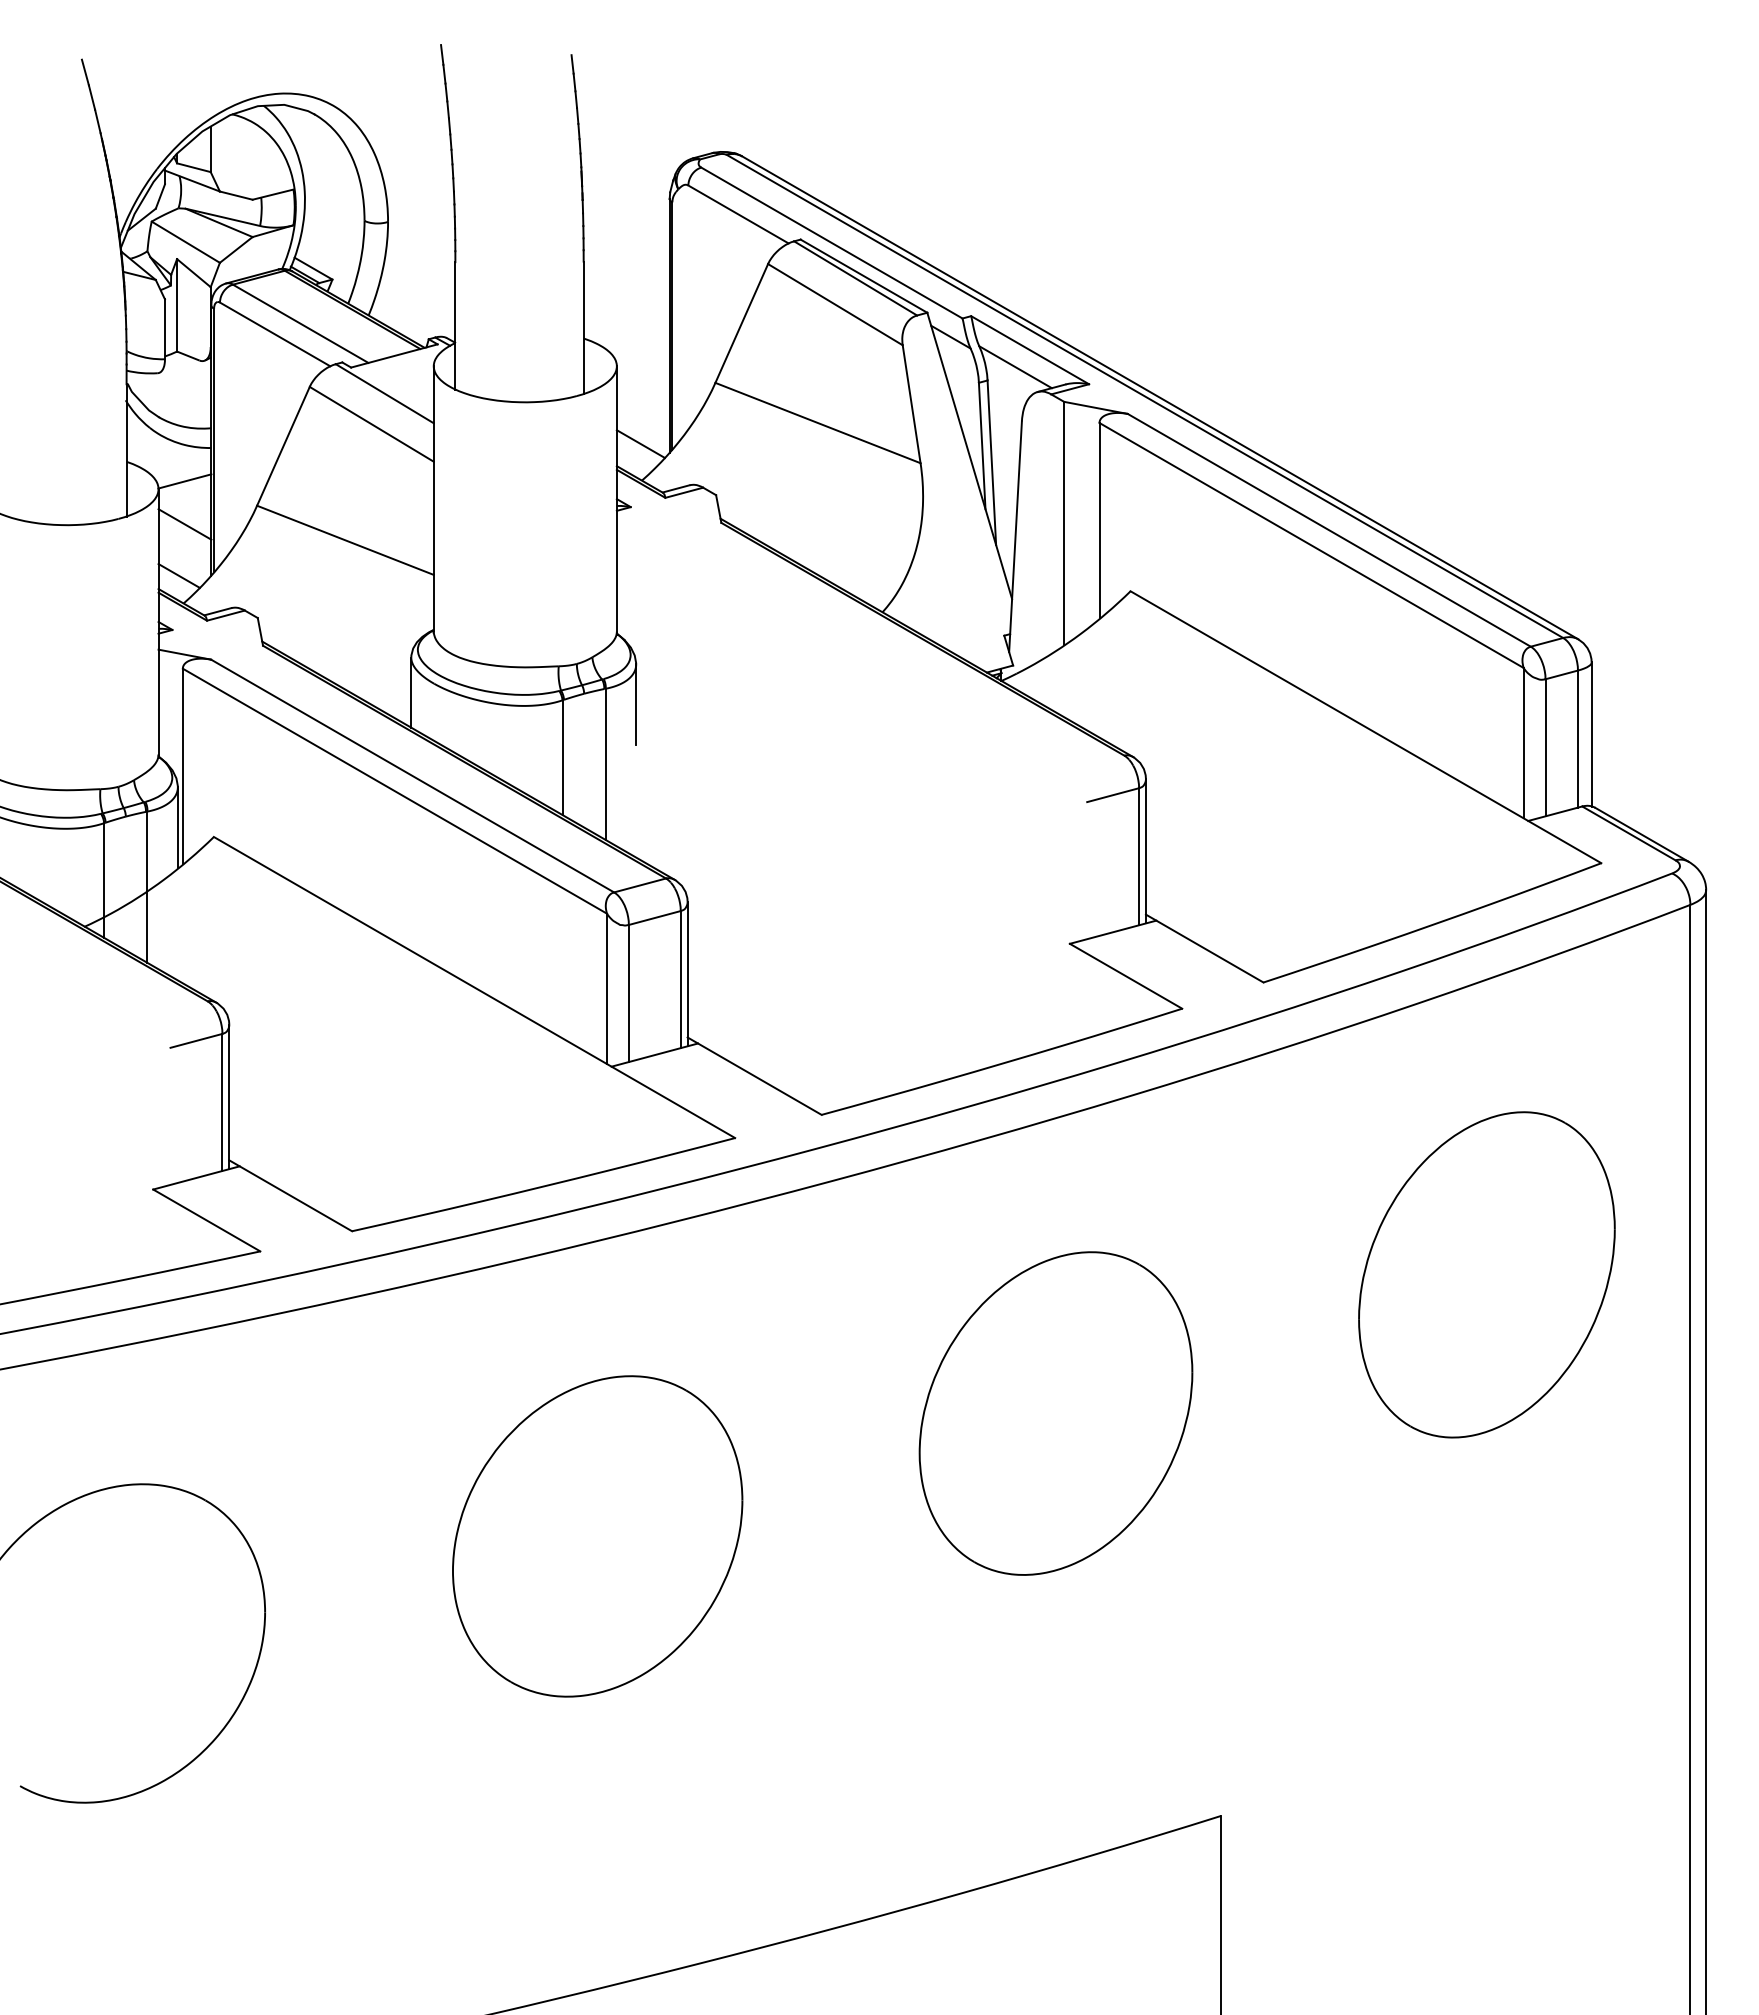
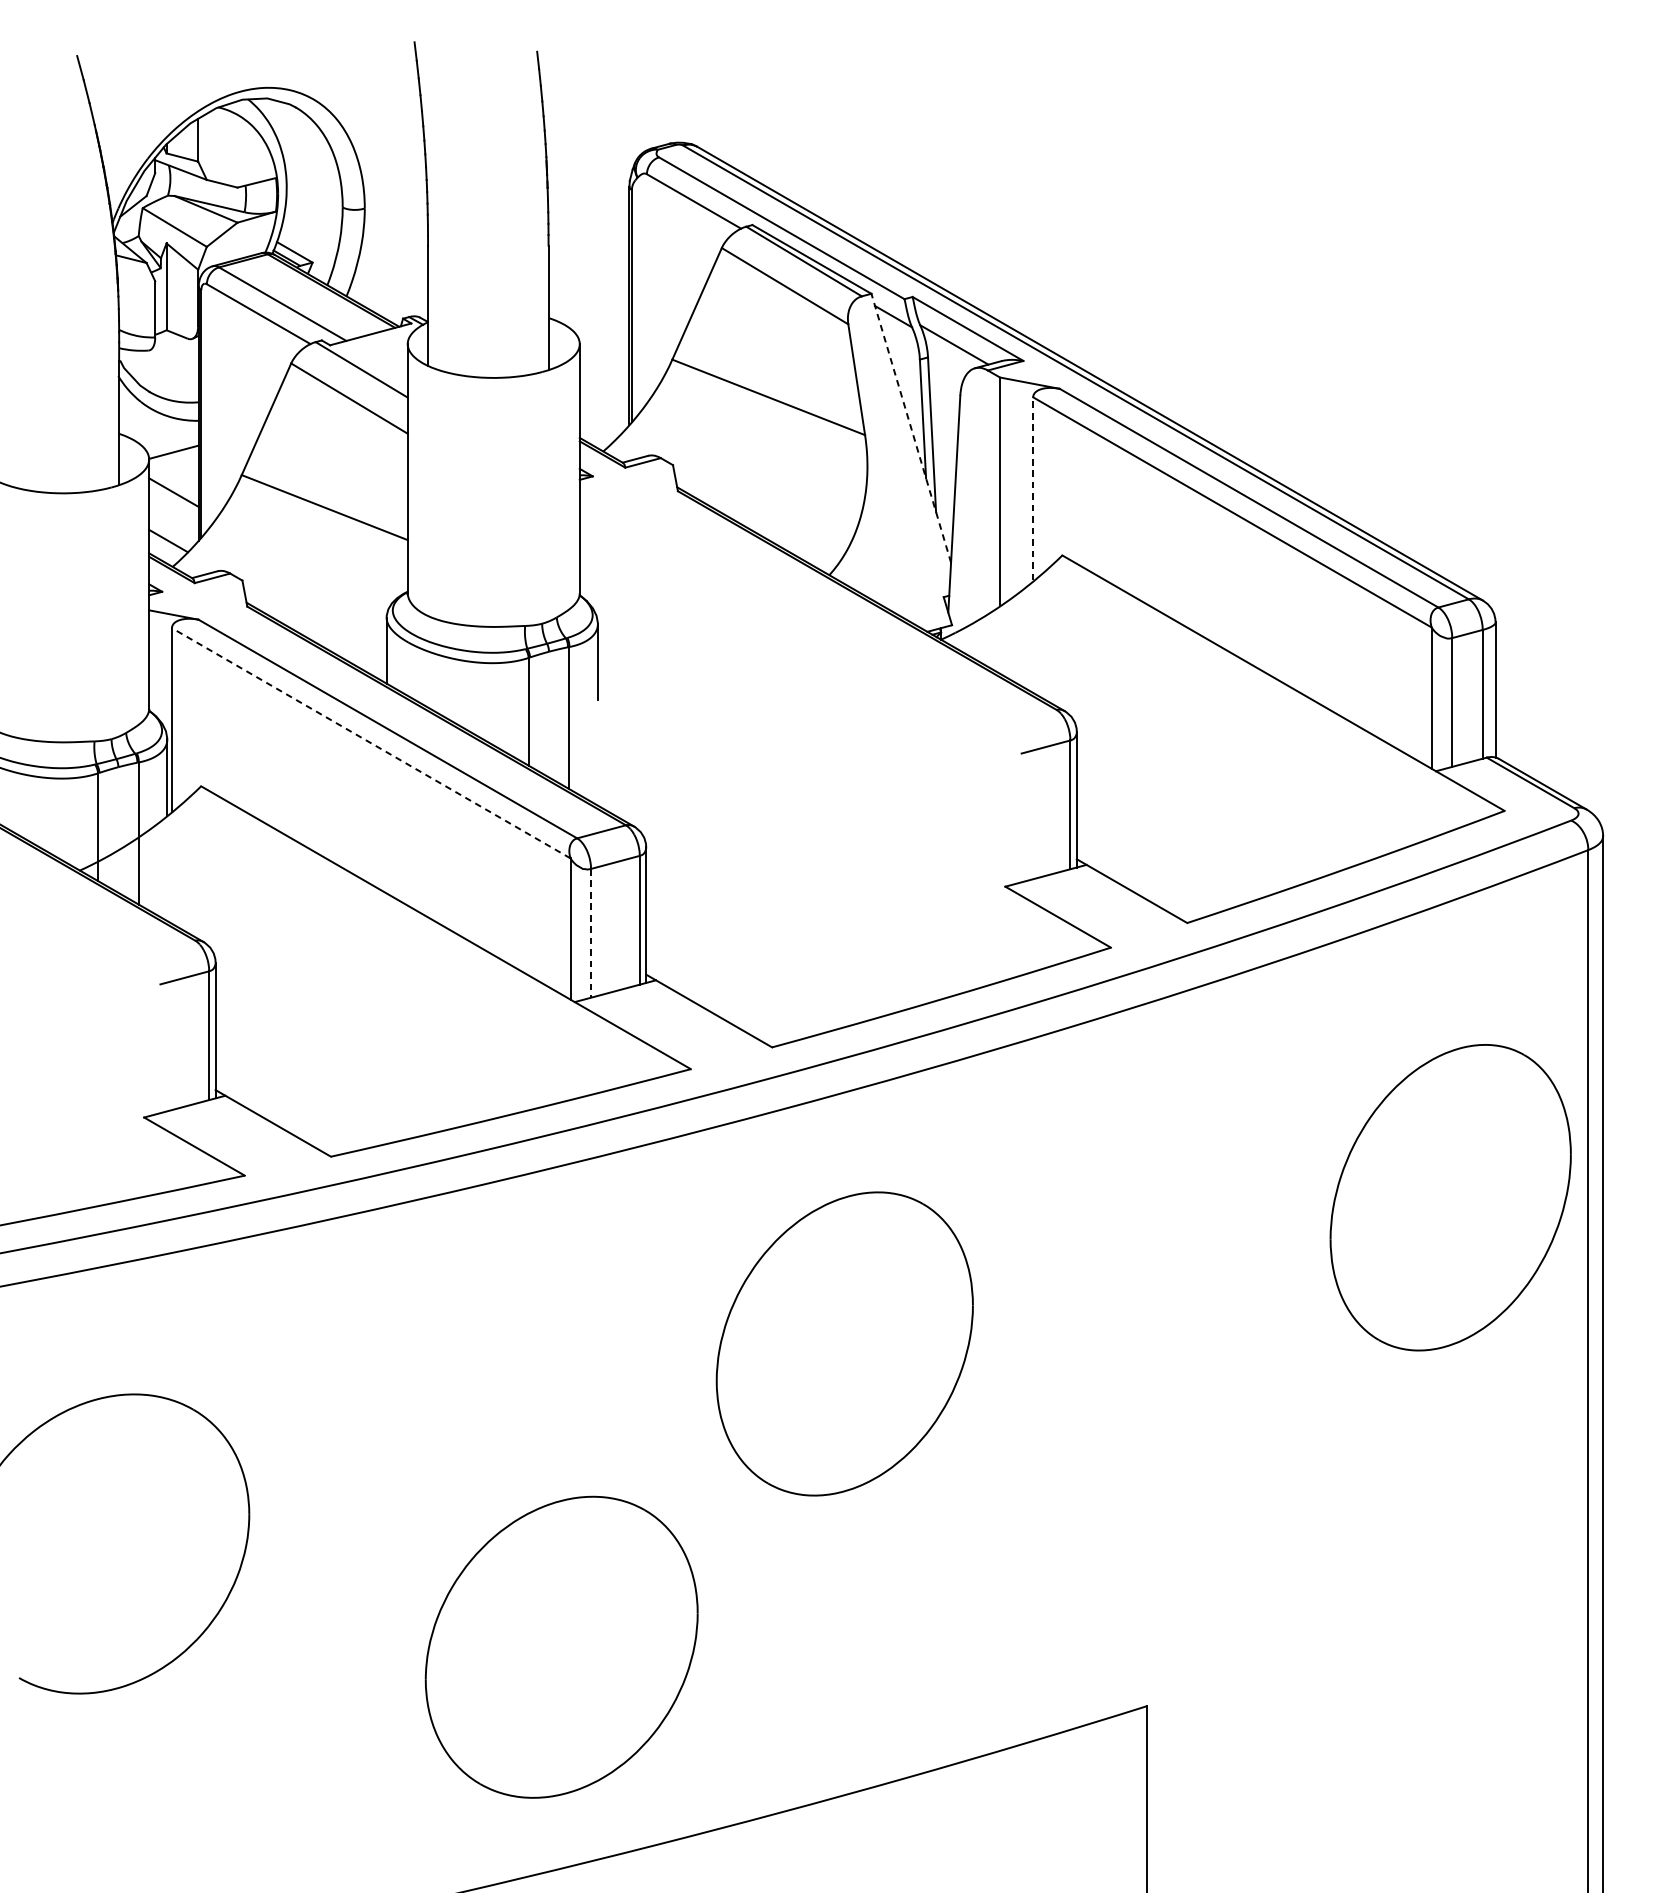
line: (640, 443) -> (601, 416), removed
line: (969, 455) -> (911, 427), solid -> dashed
line: (1099, 519) -> (1033, 488), solid -> dashed
line: (394, 791) -> (370, 743), solid -> dashed
line: (628, 993) -> (590, 933), solid -> dashed
part: (1486, 1274) -> (1450, 1197), moved
part: (1055, 1413) -> (844, 1343), moved
part: (597, 1536) -> (561, 1647), moved

